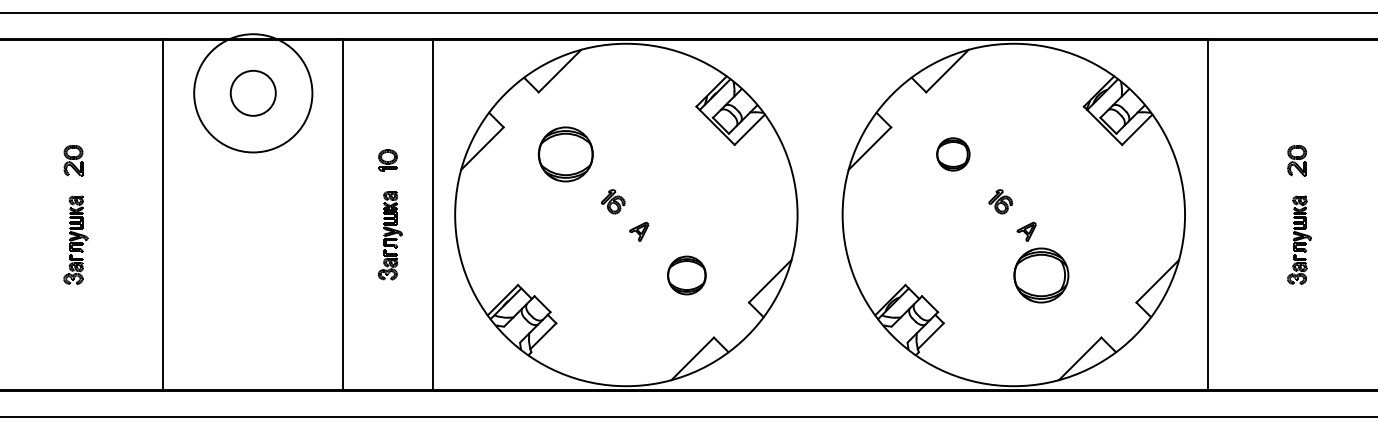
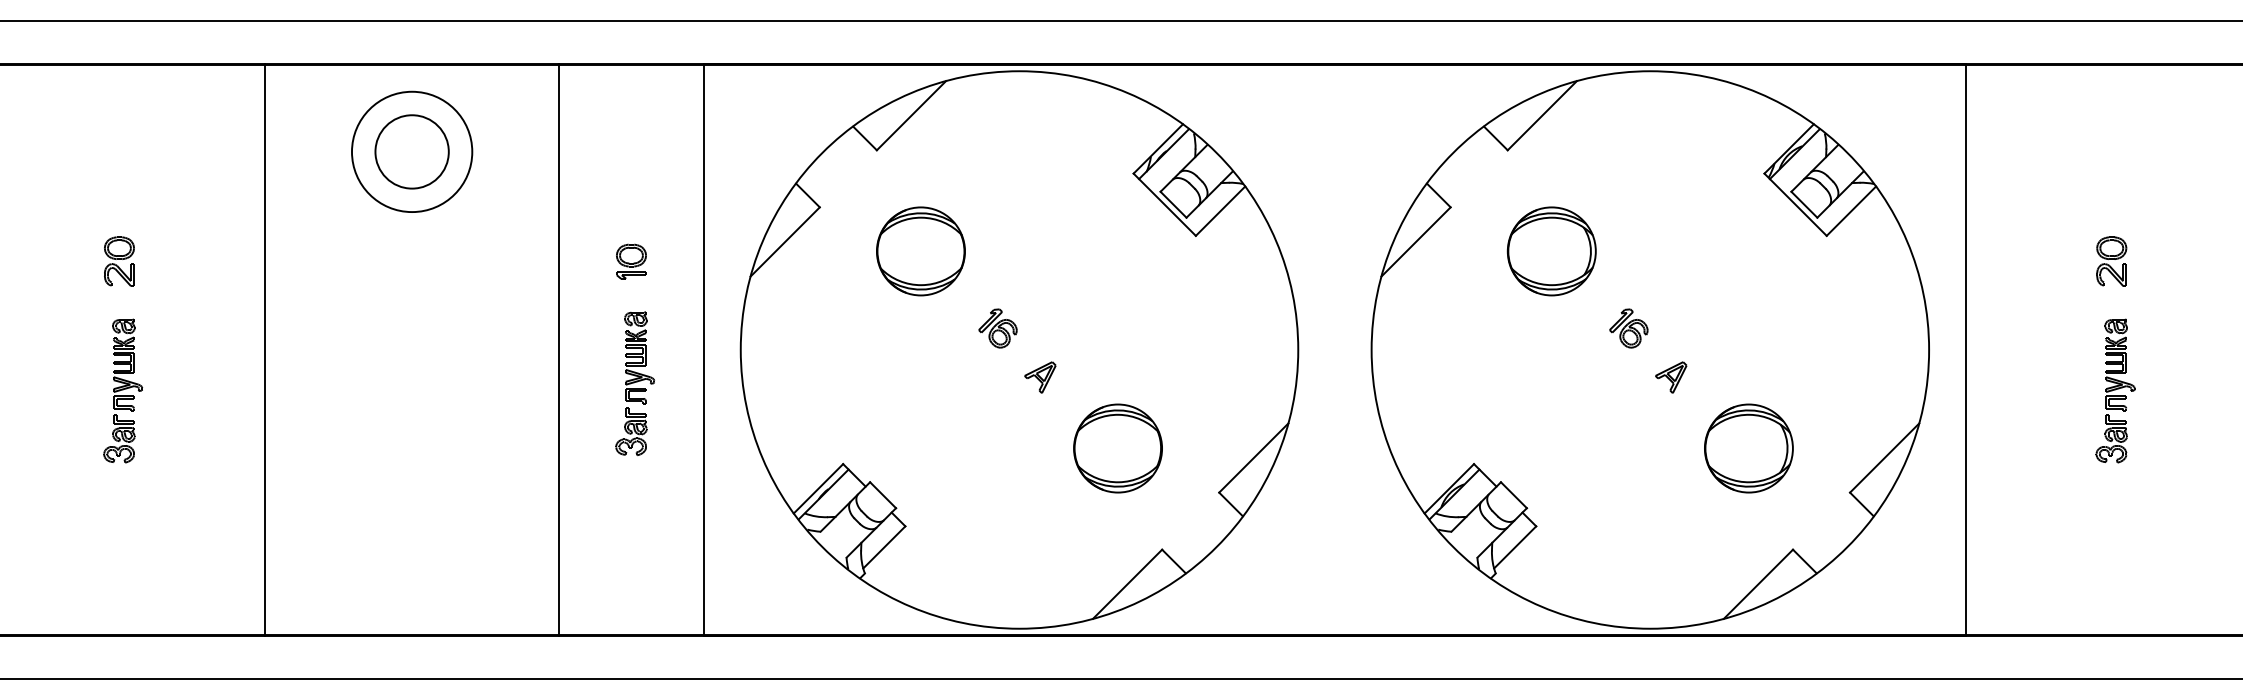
circle: (253, 93) -> (412, 152), size x0.62
part: (953, 154) -> (1552, 251), size x1.67
part: (686, 275) -> (1117, 448), size x1.43
part: (1041, 275) -> (1749, 448), moved

